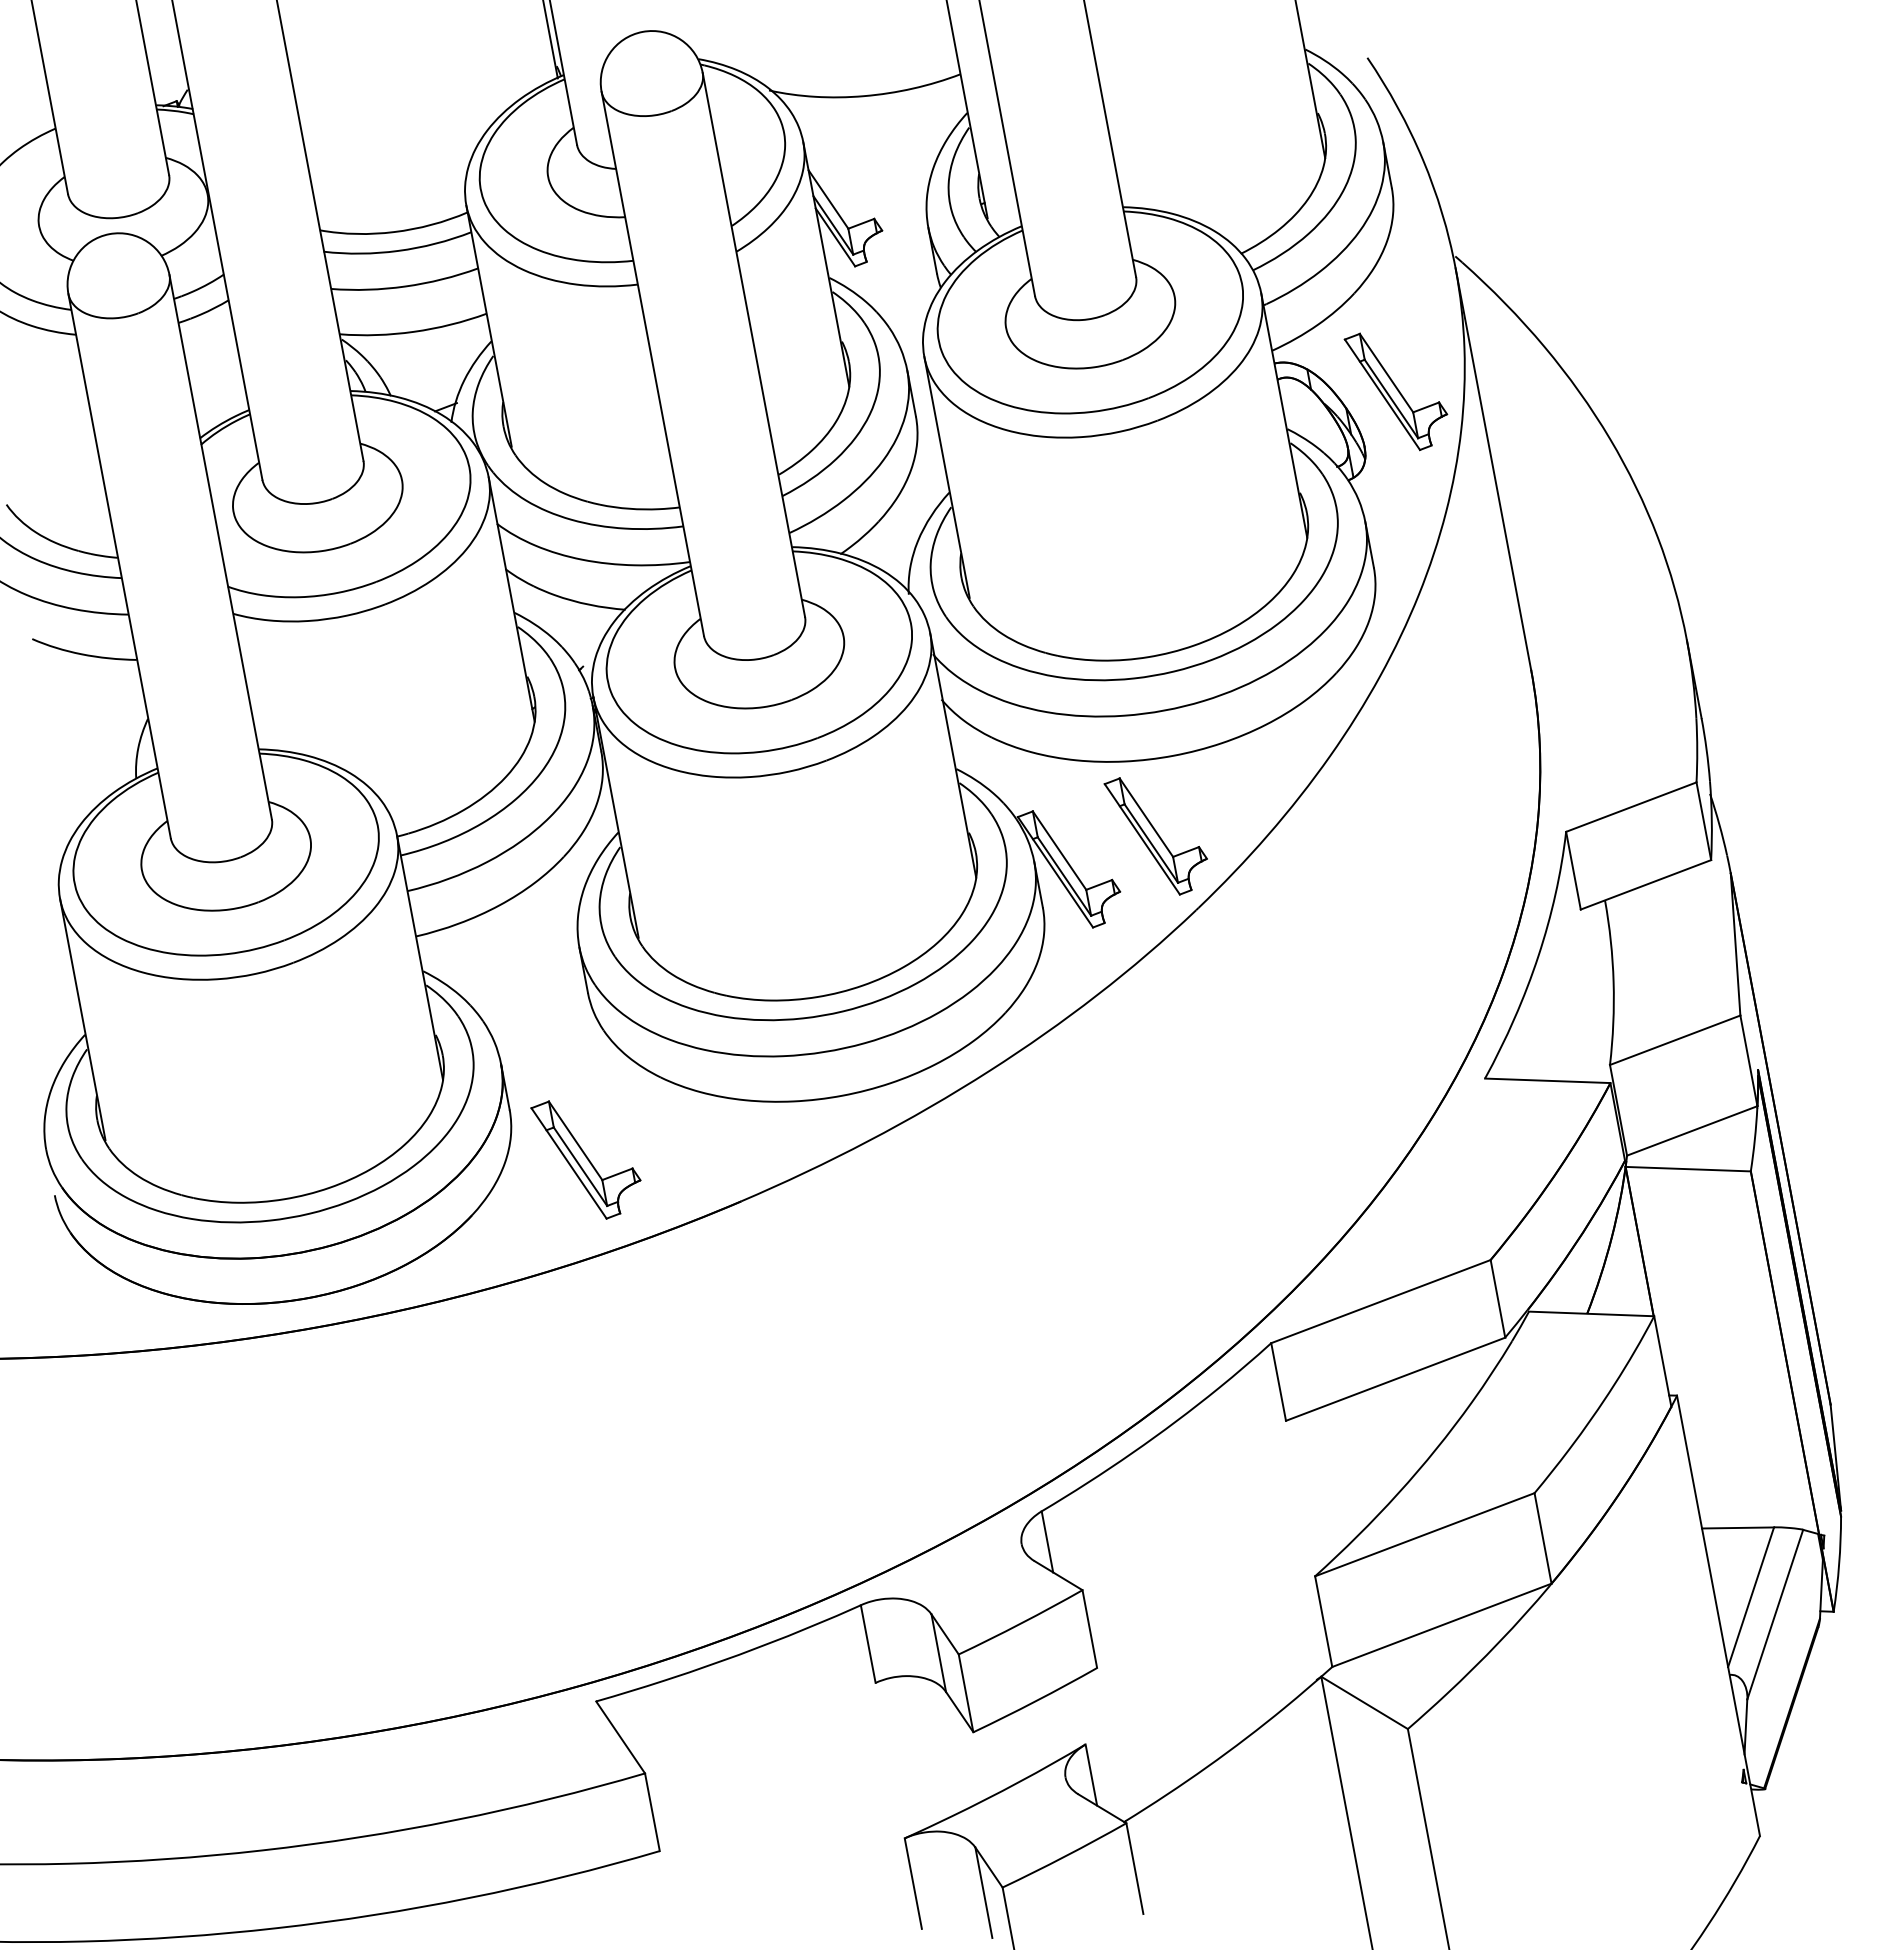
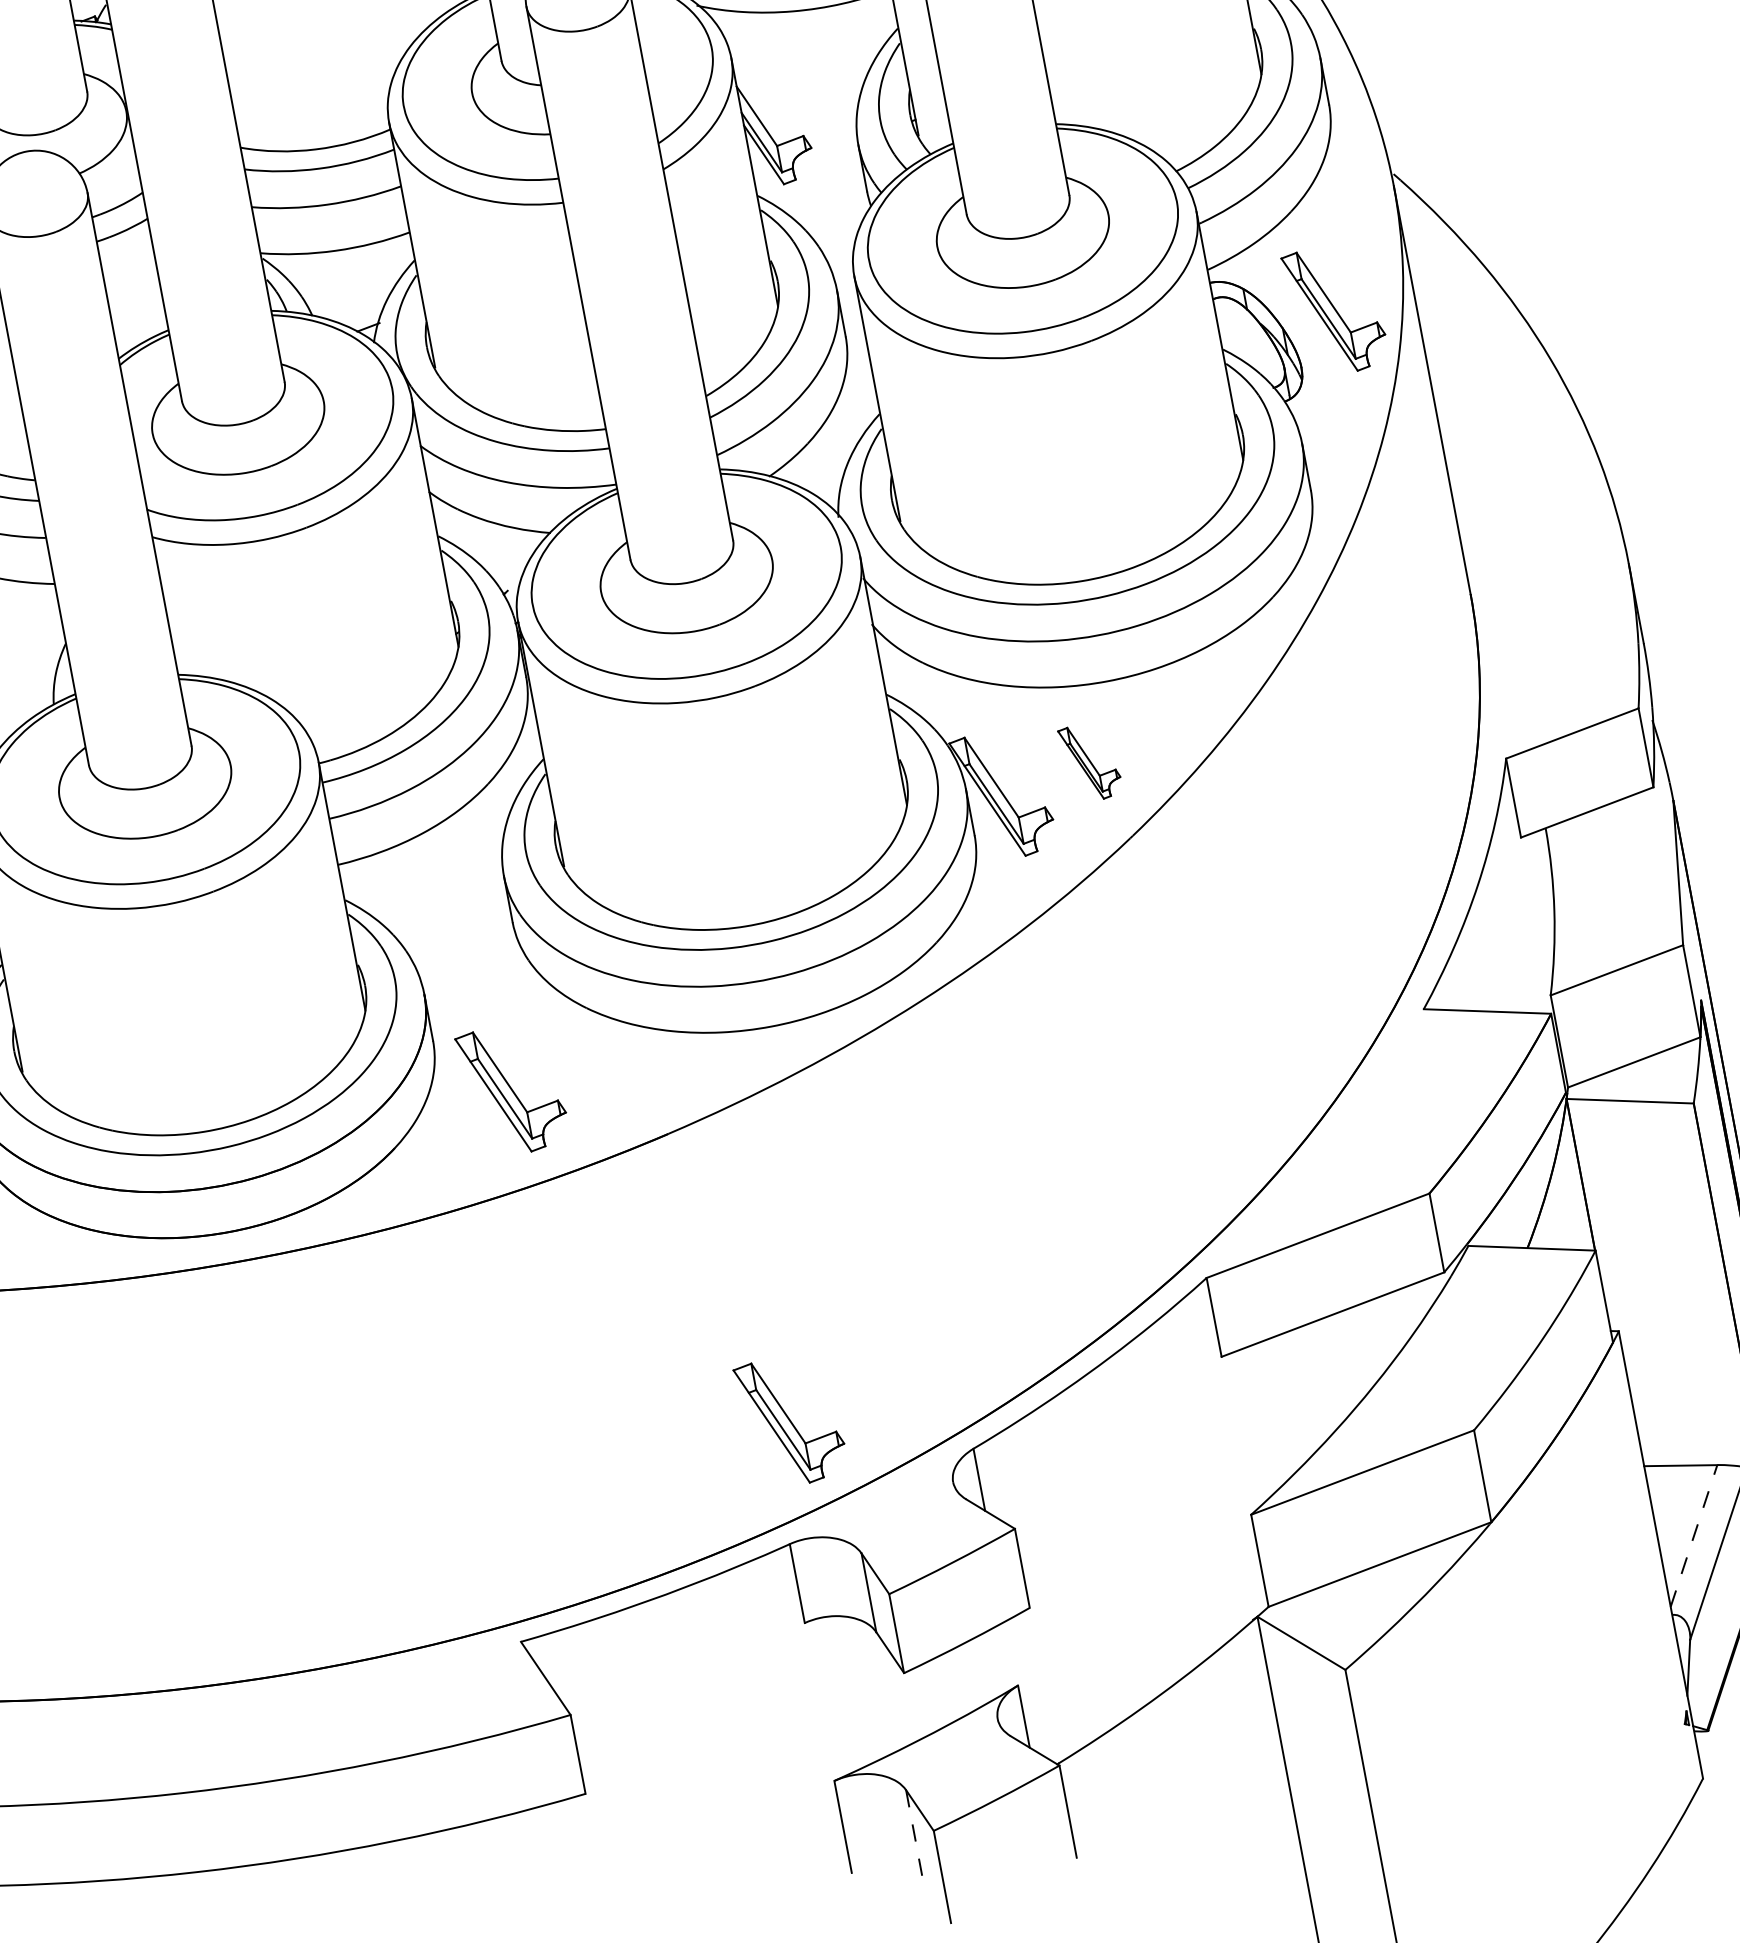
part: (1155, 836) -> (1089, 763), size x0.6
part: (859, 1485) -> (788, 1422), added
line: (1751, 1597) -> (1694, 1536), solid -> dashed
line: (983, 1893) -> (914, 1836), solid -> dashed

